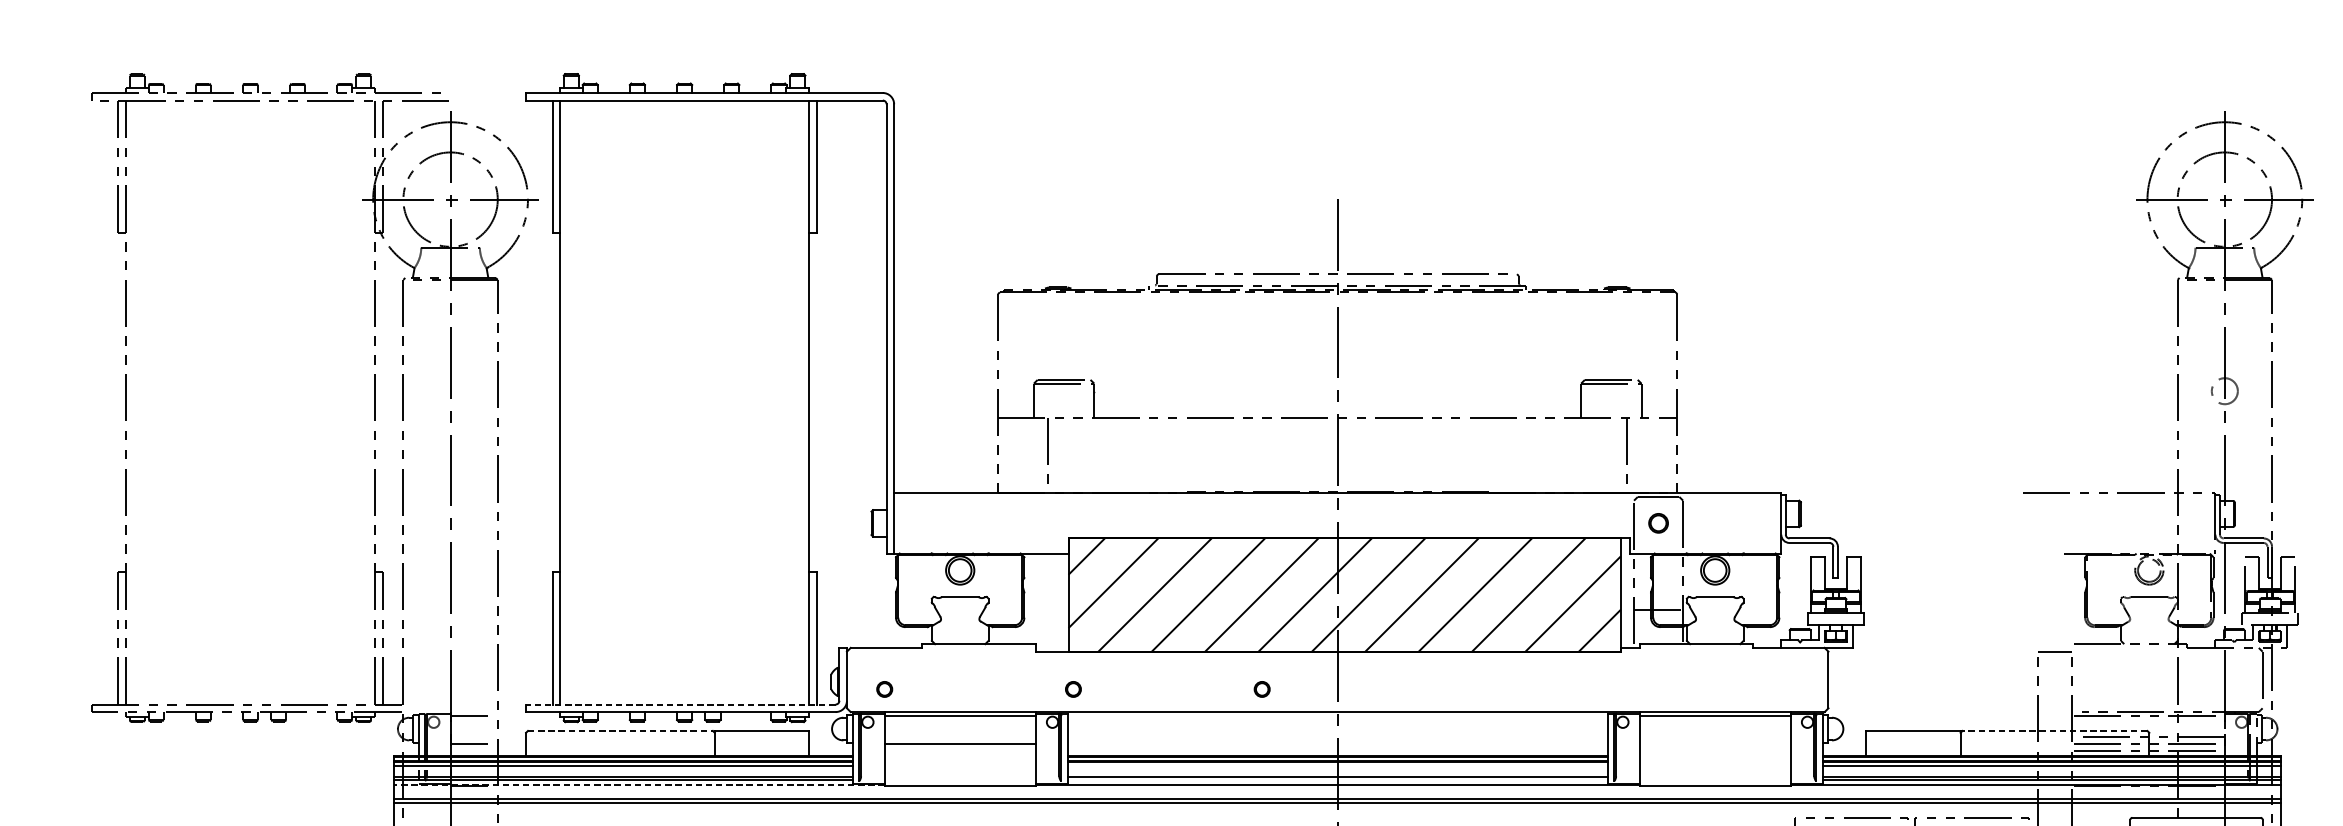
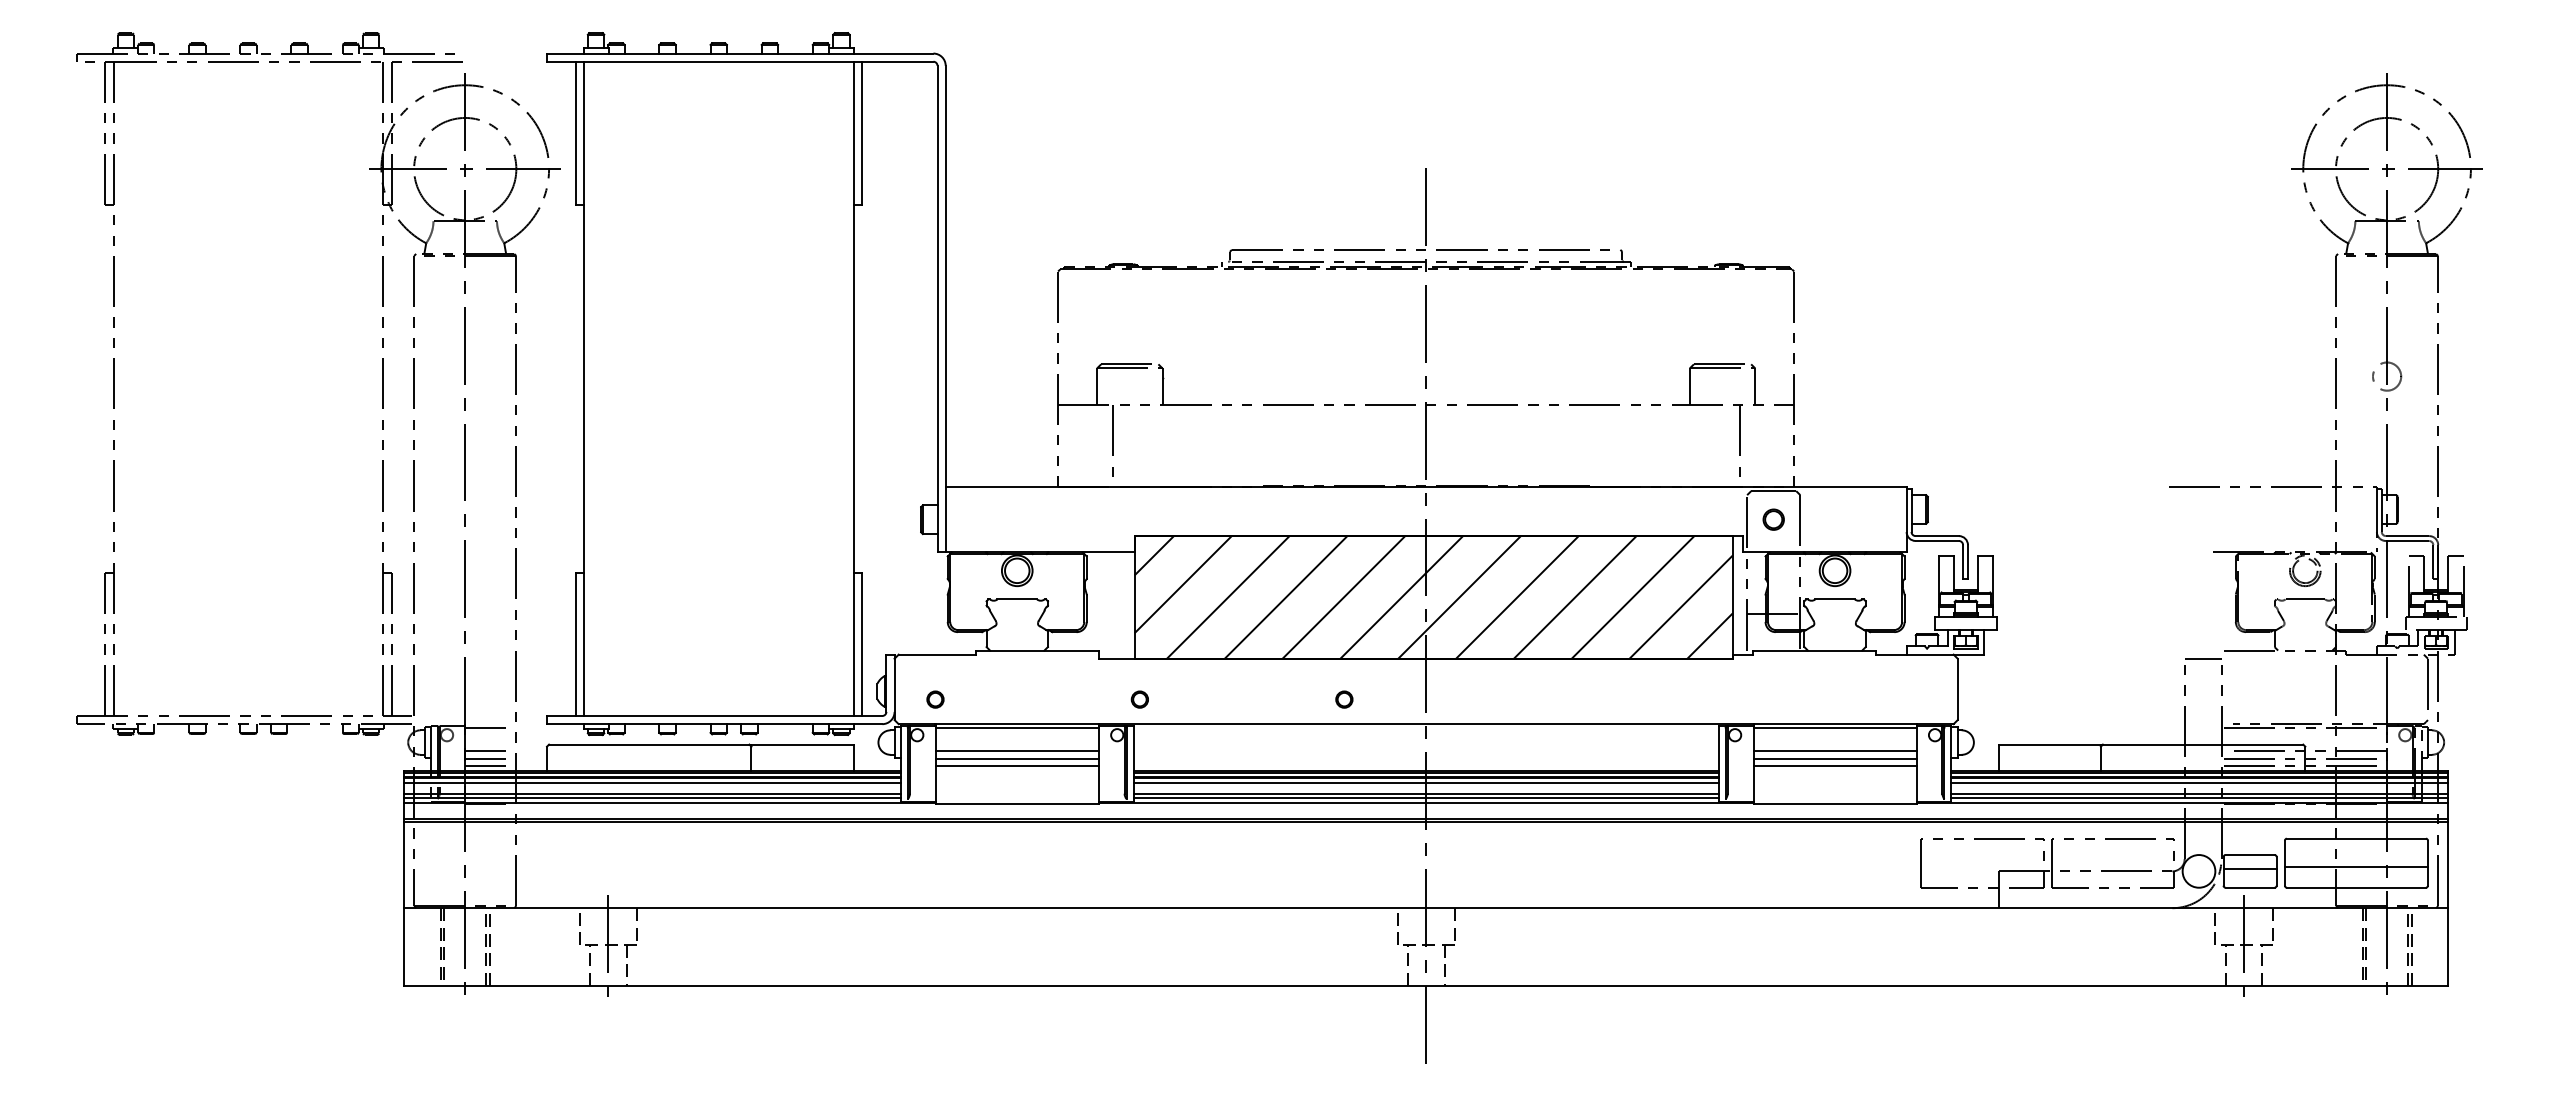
line: (680, 704) -> (714, 715), dashed -> solid
line: (620, 730) -> (649, 744), dashed -> solid
line: (2054, 730) -> (2202, 744), dashed -> solid
line: (469, 736) -> (485, 750), added
line: (959, 736) -> (1016, 750), added
line: (1714, 736) -> (1834, 750), added
line: (1714, 743) -> (1834, 758), added
line: (469, 751) -> (485, 766), added
line: (959, 751) -> (1016, 766), added
line: (1714, 751) -> (1834, 766), added
line: (1337, 765) -> (1425, 782), added
line: (1337, 780) -> (1425, 798), added
line: (639, 784) -> (669, 802), dashed -> solid

